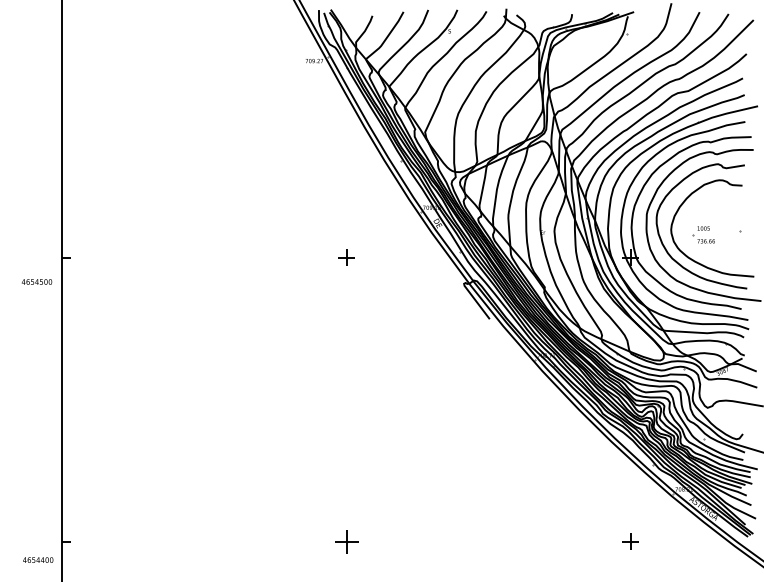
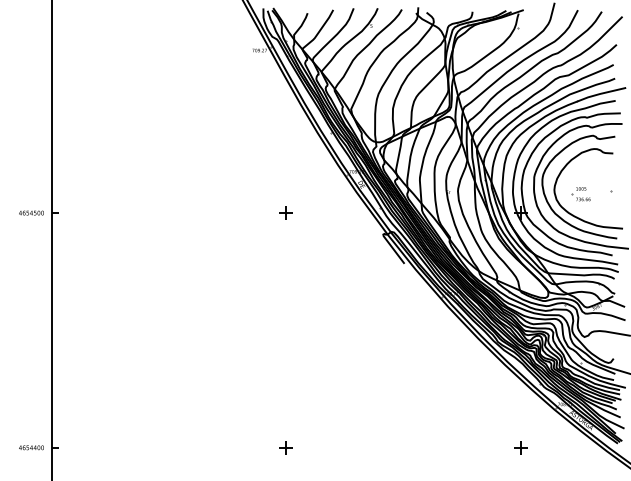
text: (37, 281) -> (31, 212), moved
part: (345, 541) -> (285, 447), size x0.71
text: (38, 559) -> (31, 447), moved

